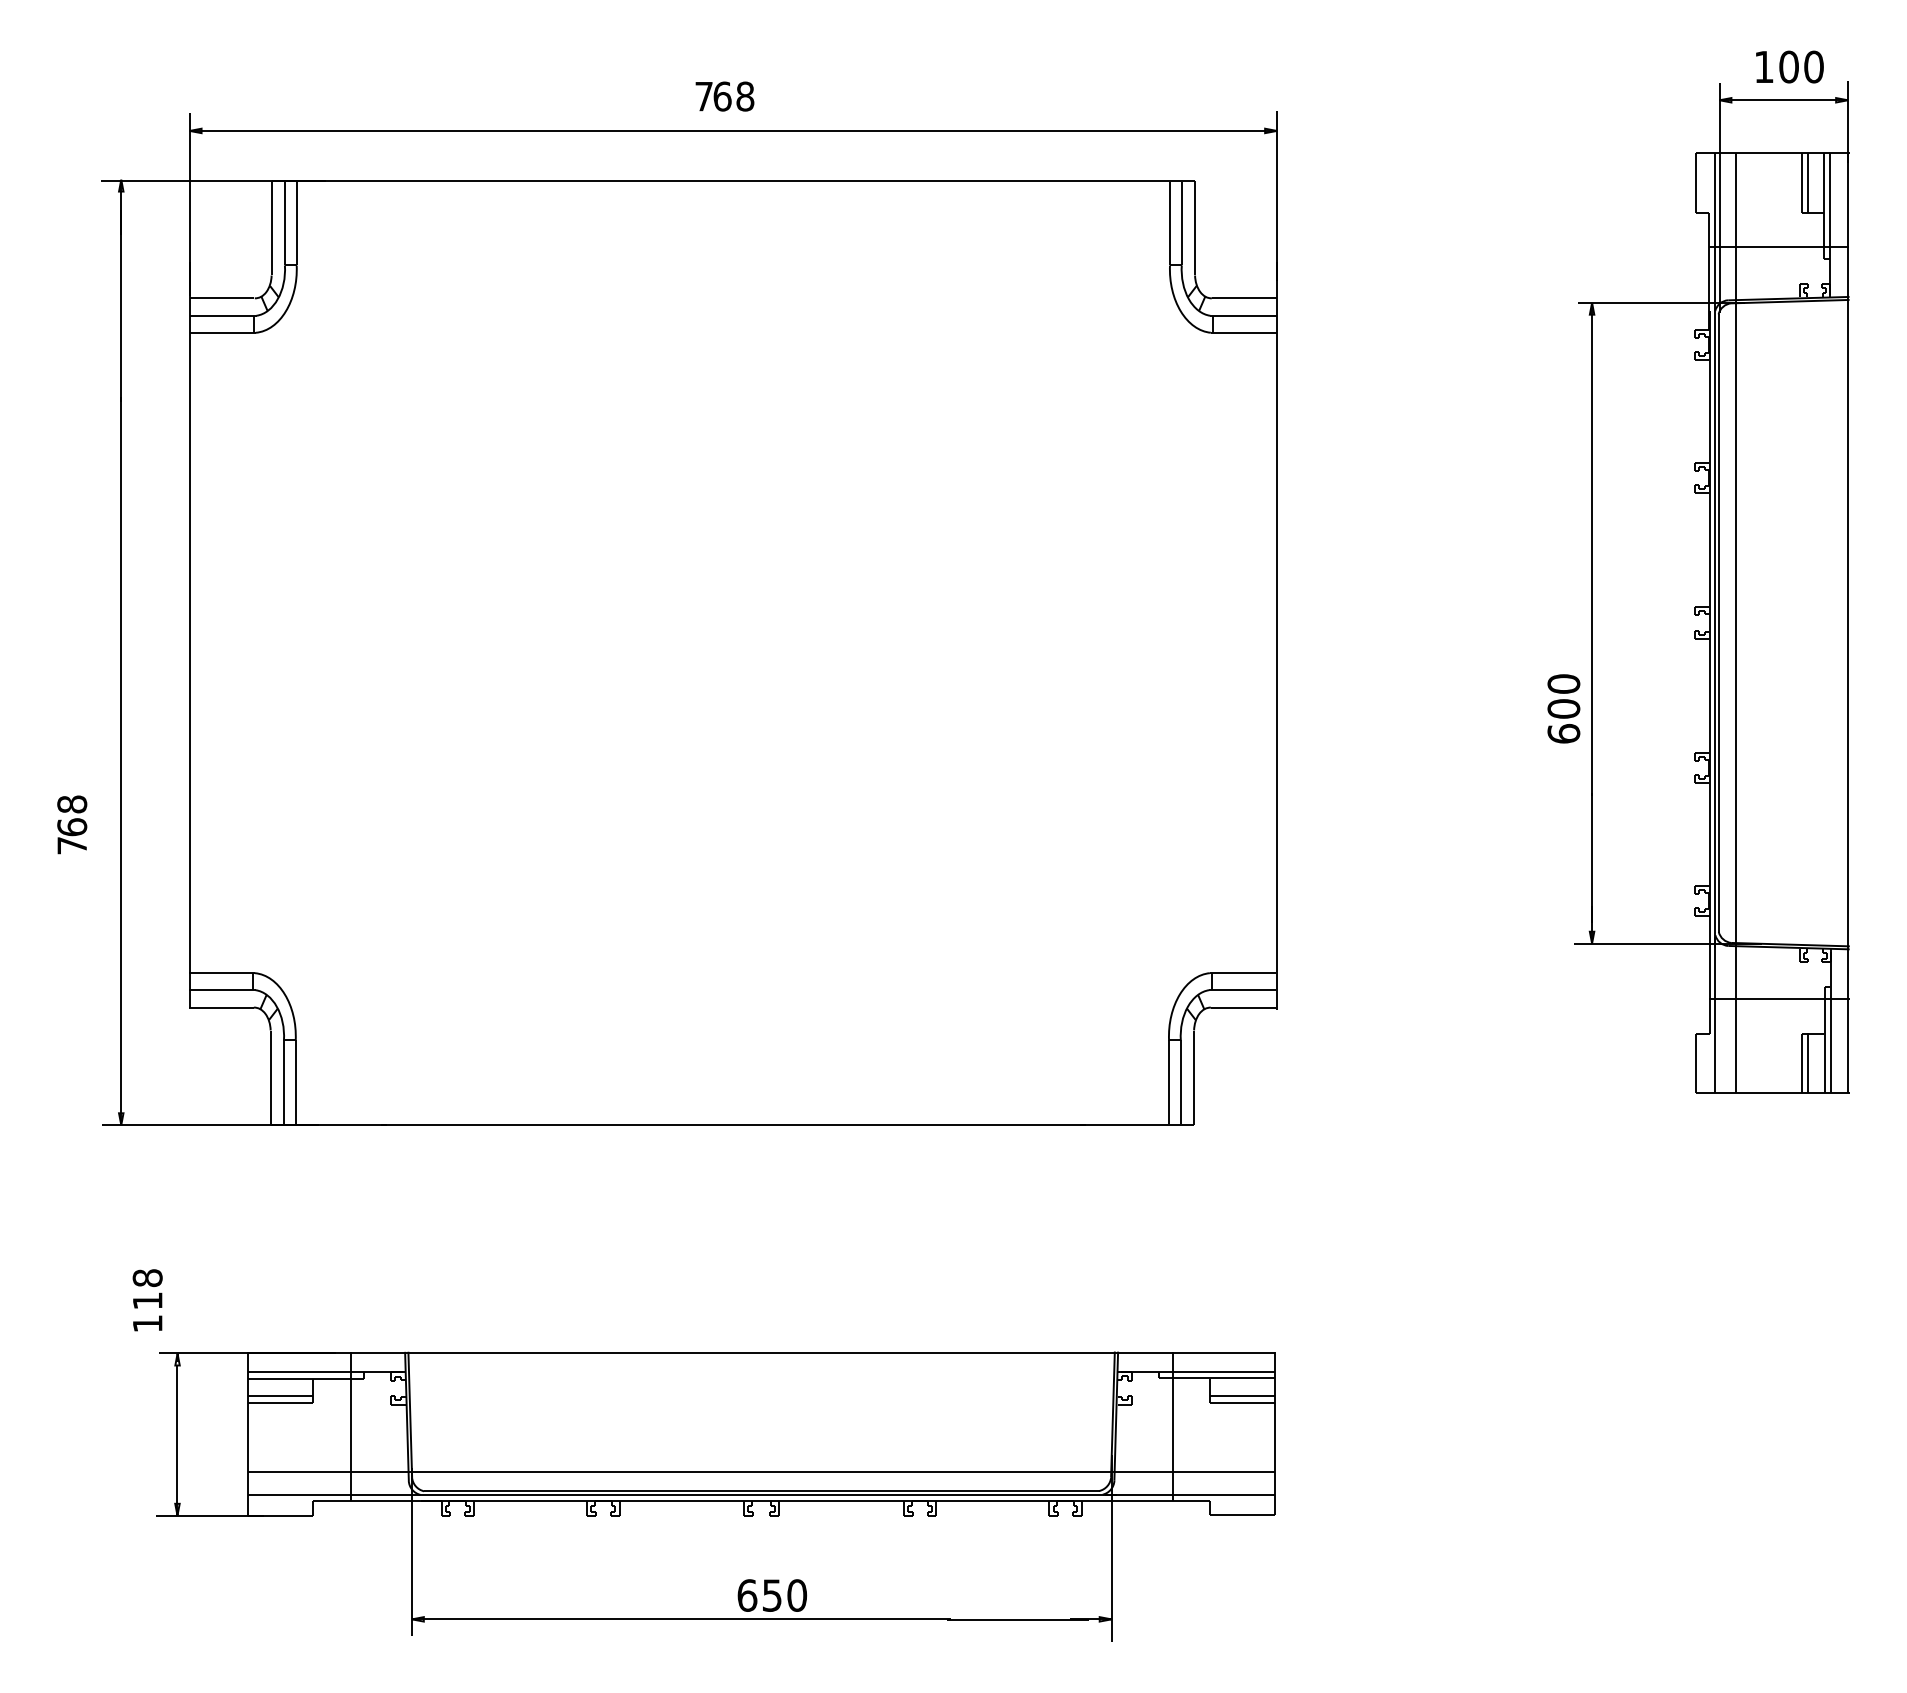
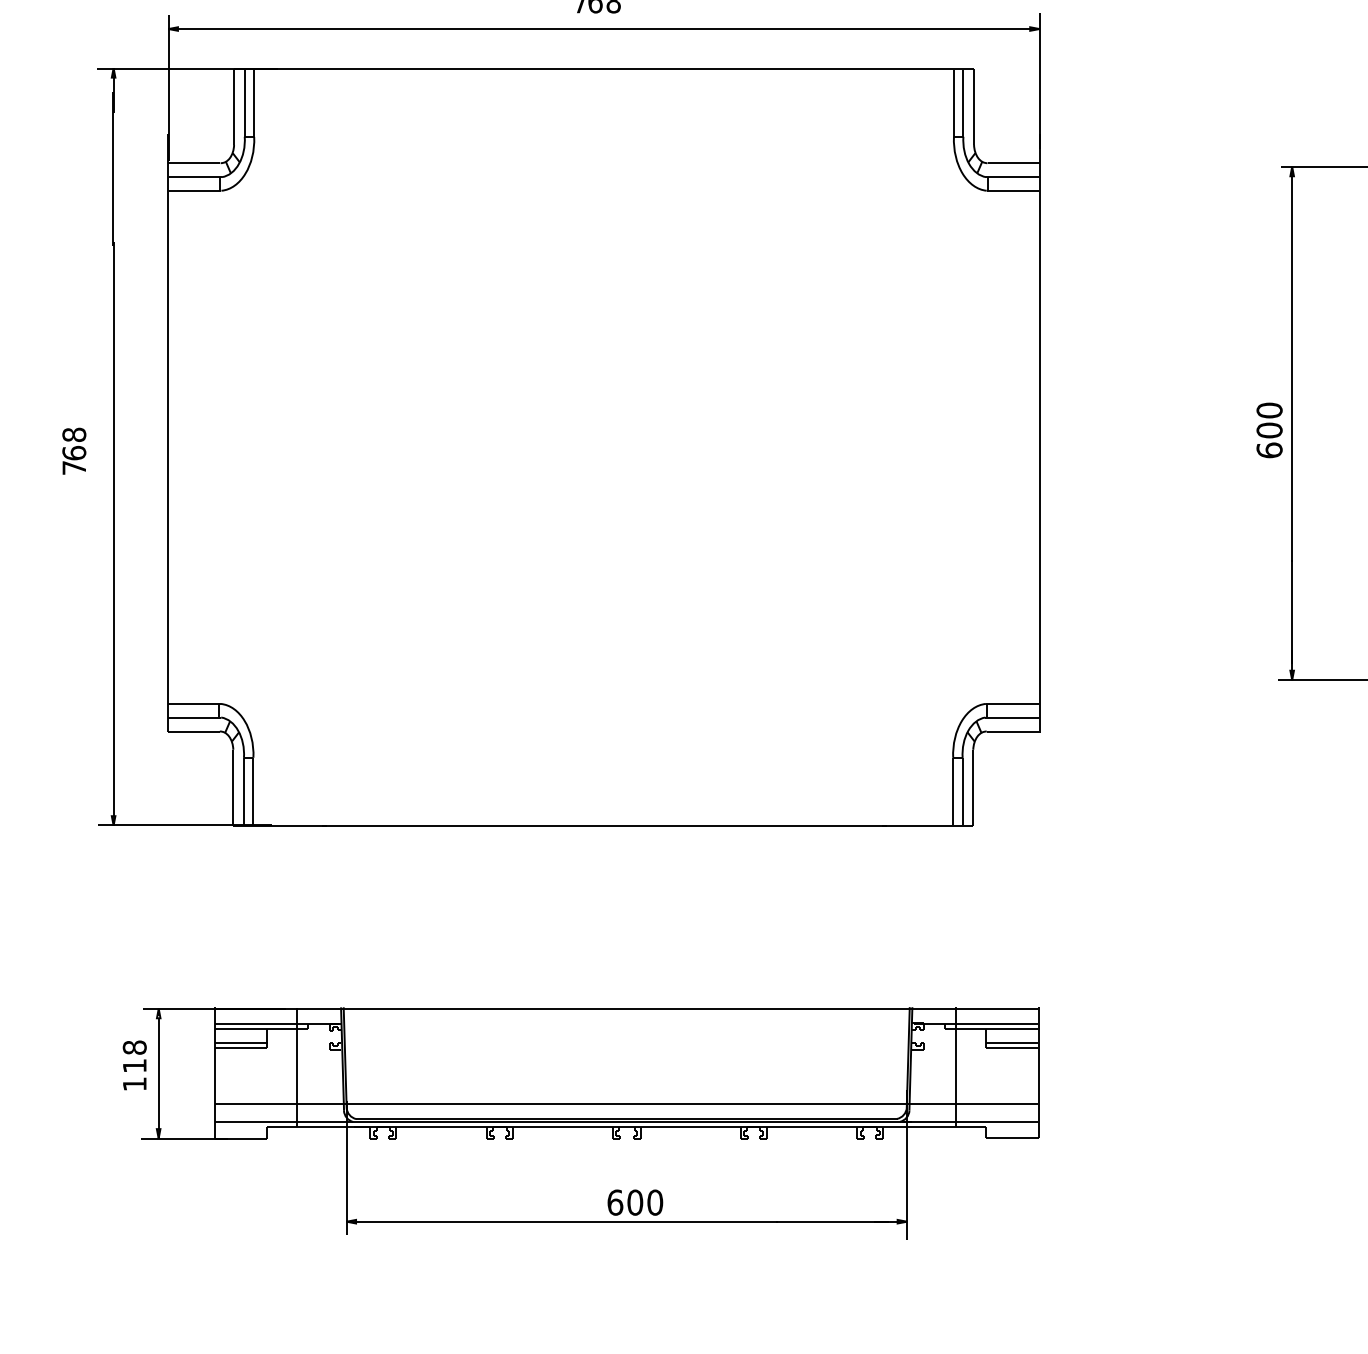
text: (1563, 708) -> (1269, 430), moved
text: (72, 824) -> (74, 450), moved
text: (147, 1300) -> (134, 1065), moved
text: (772, 1595) -> (635, 1202), 650 -> 600

